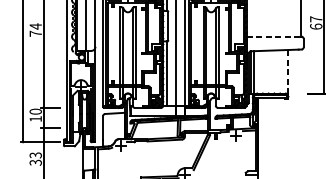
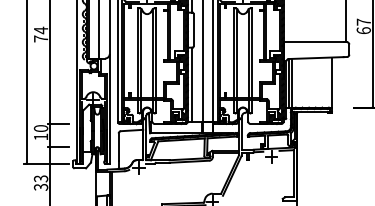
line: (272, 36) -> (313, 42), dashed -> solid
line: (288, 72) -> (331, 83), dashed -> solid

